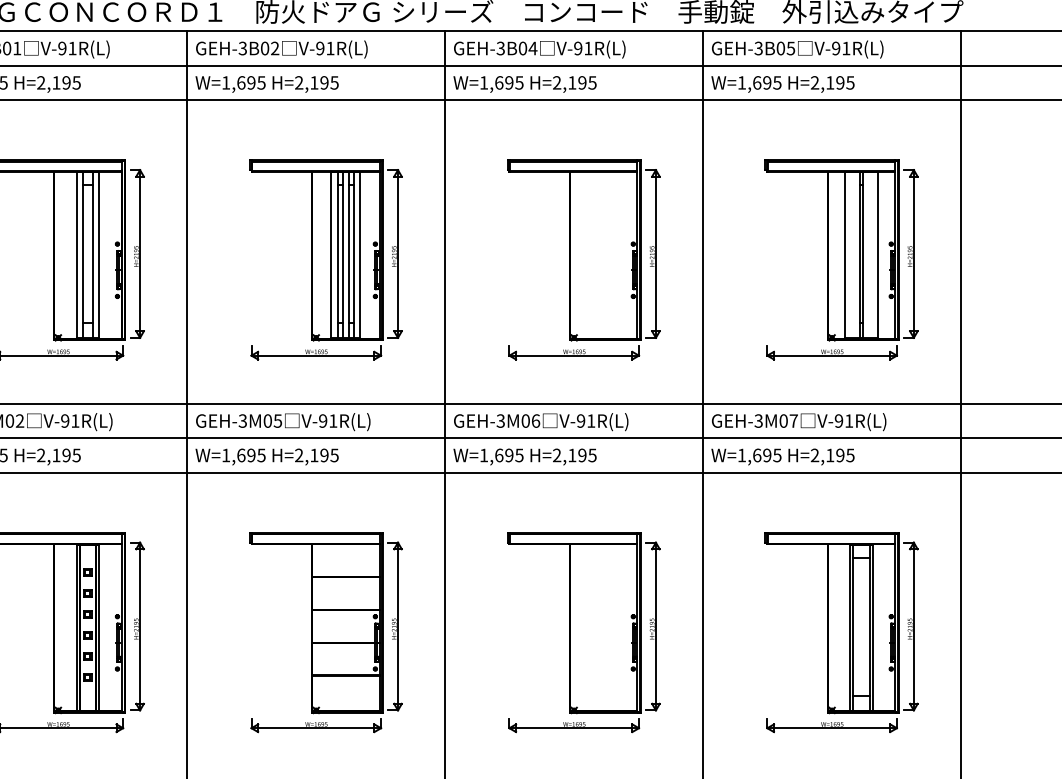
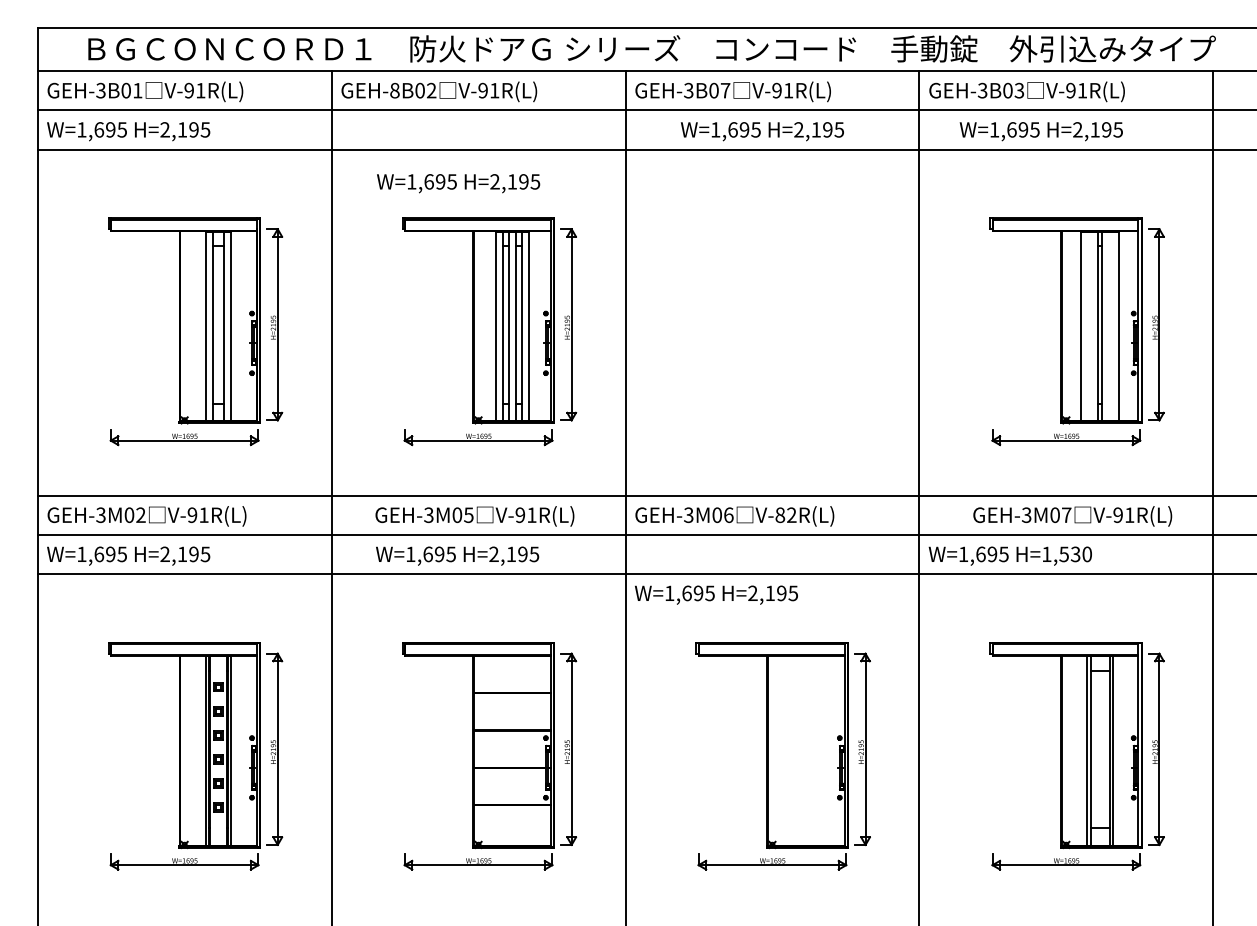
text: (791, 47) -> (1019, 89), GEH-3B05 -> GEH-3B03
text: (242, 48) -> (394, 90), GEH-3B02 -> GEH-8B02
text: (533, 48) -> (725, 90), GEH-3B04 -> GEH-3B07
text: (267, 84) -> (458, 183), moved
text: (525, 84) -> (762, 131), moved
text: (782, 84) -> (1040, 131), moved
part: (583, 259) -> (782, 331), removed
text: (585, 420) -> (785, 514), V-91R(L) -> V-82R(L)
text: (282, 422) -> (474, 516), moved
text: (798, 422) -> (1072, 516), moved
text: (832, 455) -> (1066, 554), H=2,195 -> H=1,530
text: (267, 456) -> (457, 555), moved
text: (525, 456) -> (716, 594), moved

